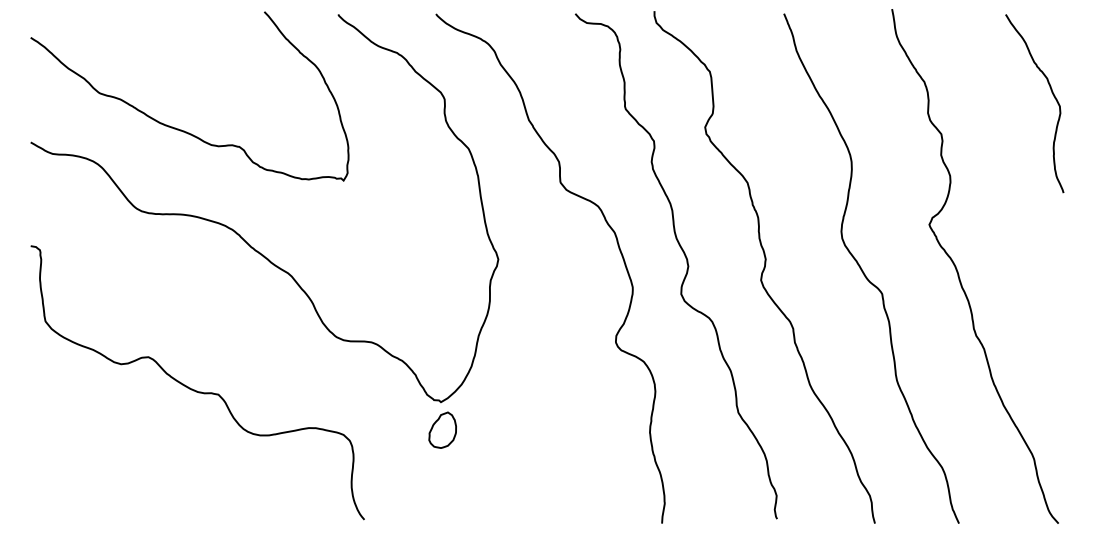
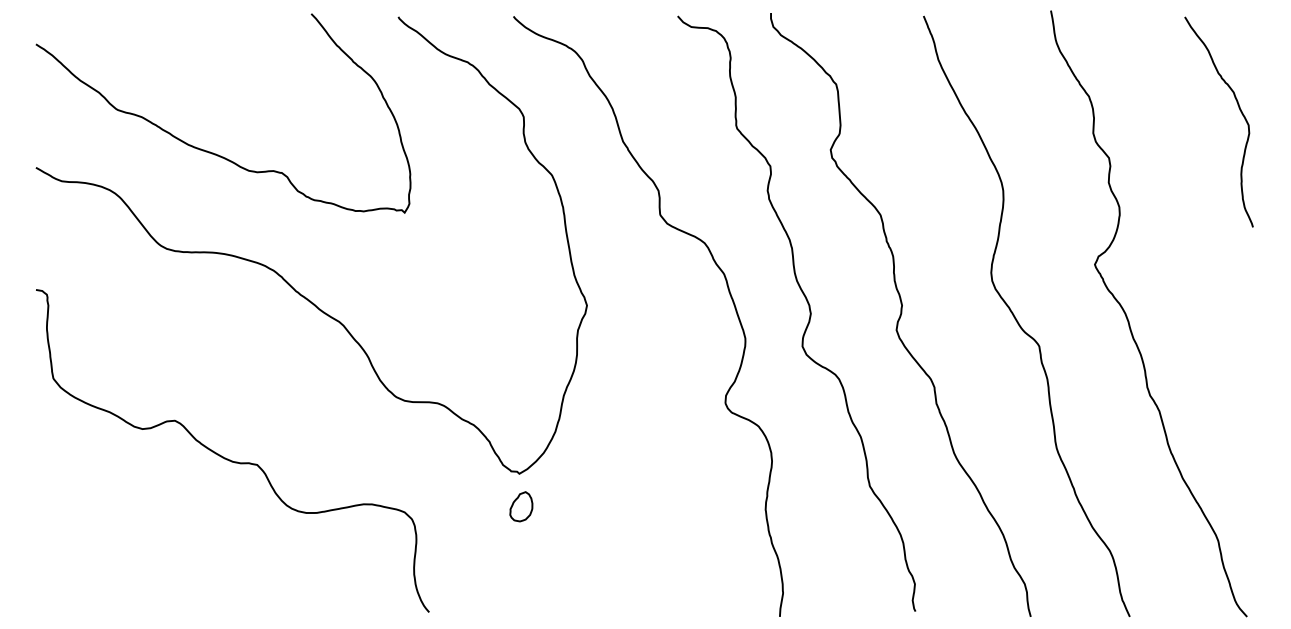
part: (442, 429) -> (521, 505), size x0.7

